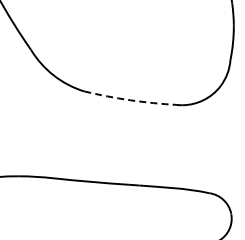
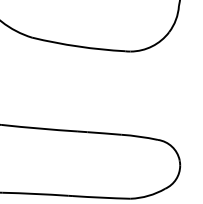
arc: (130, 100) -> (78, 46), dashed -> solid

